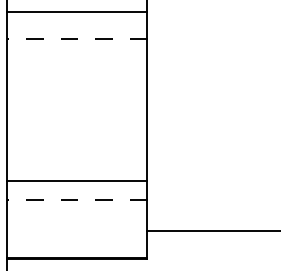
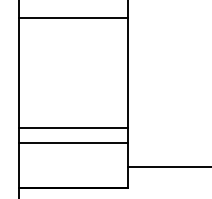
line: (77, 39) -> (73, 18), dashed -> solid
line: (77, 199) -> (73, 142), dashed -> solid

